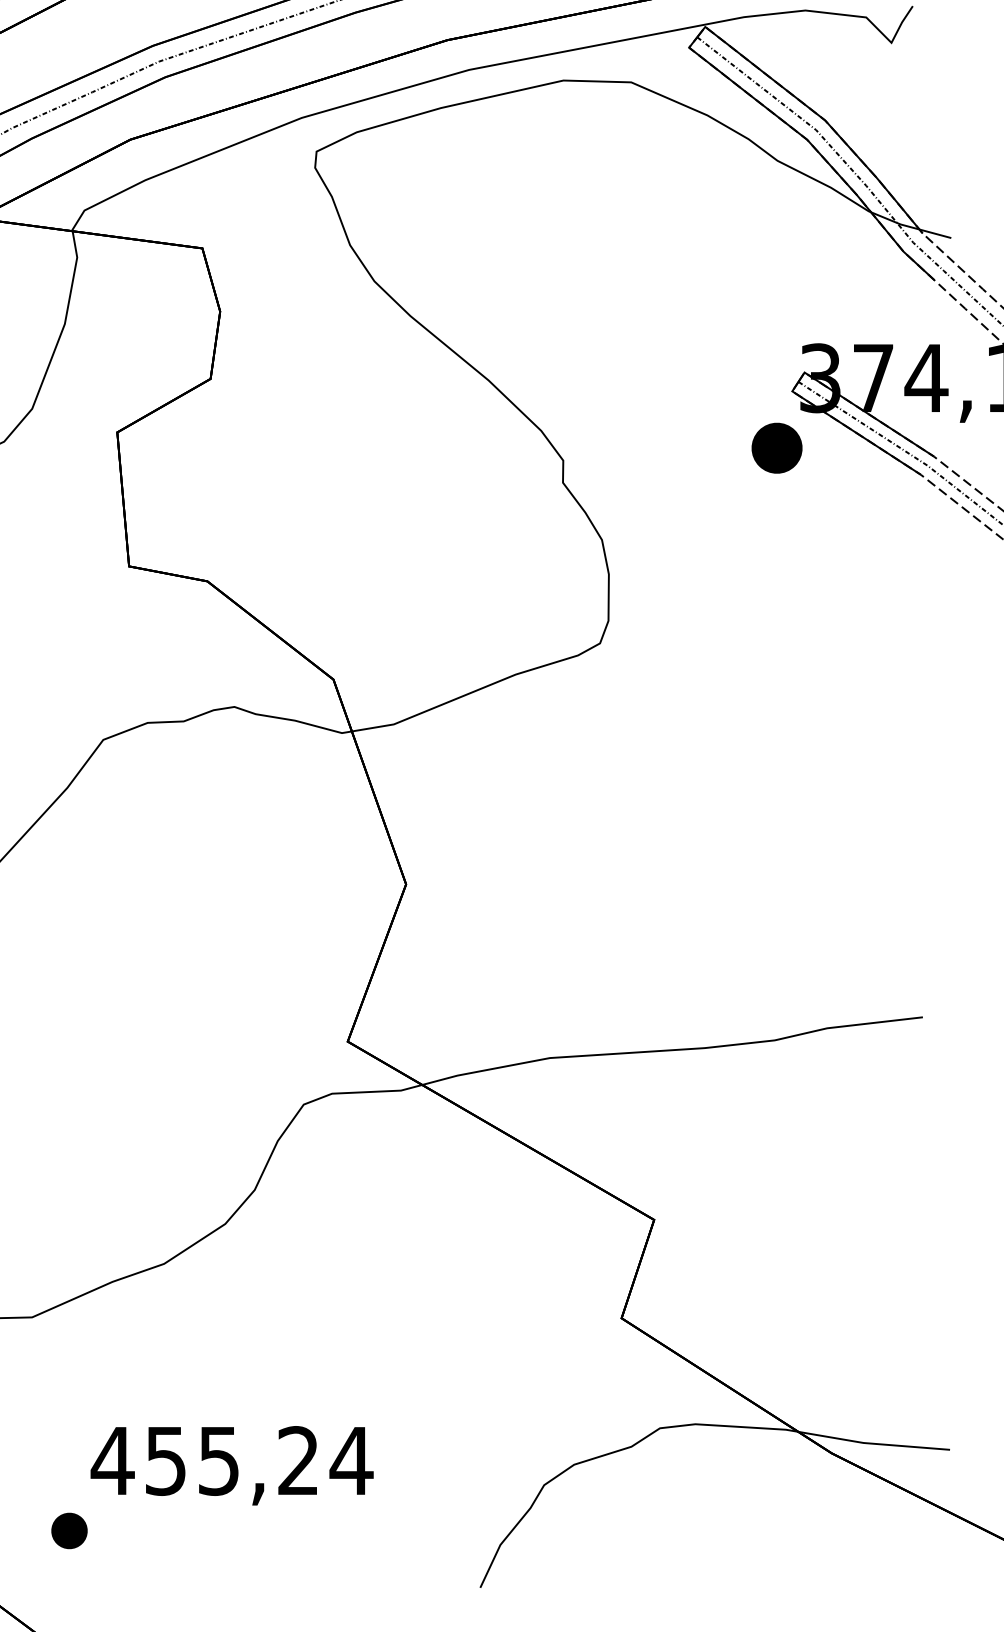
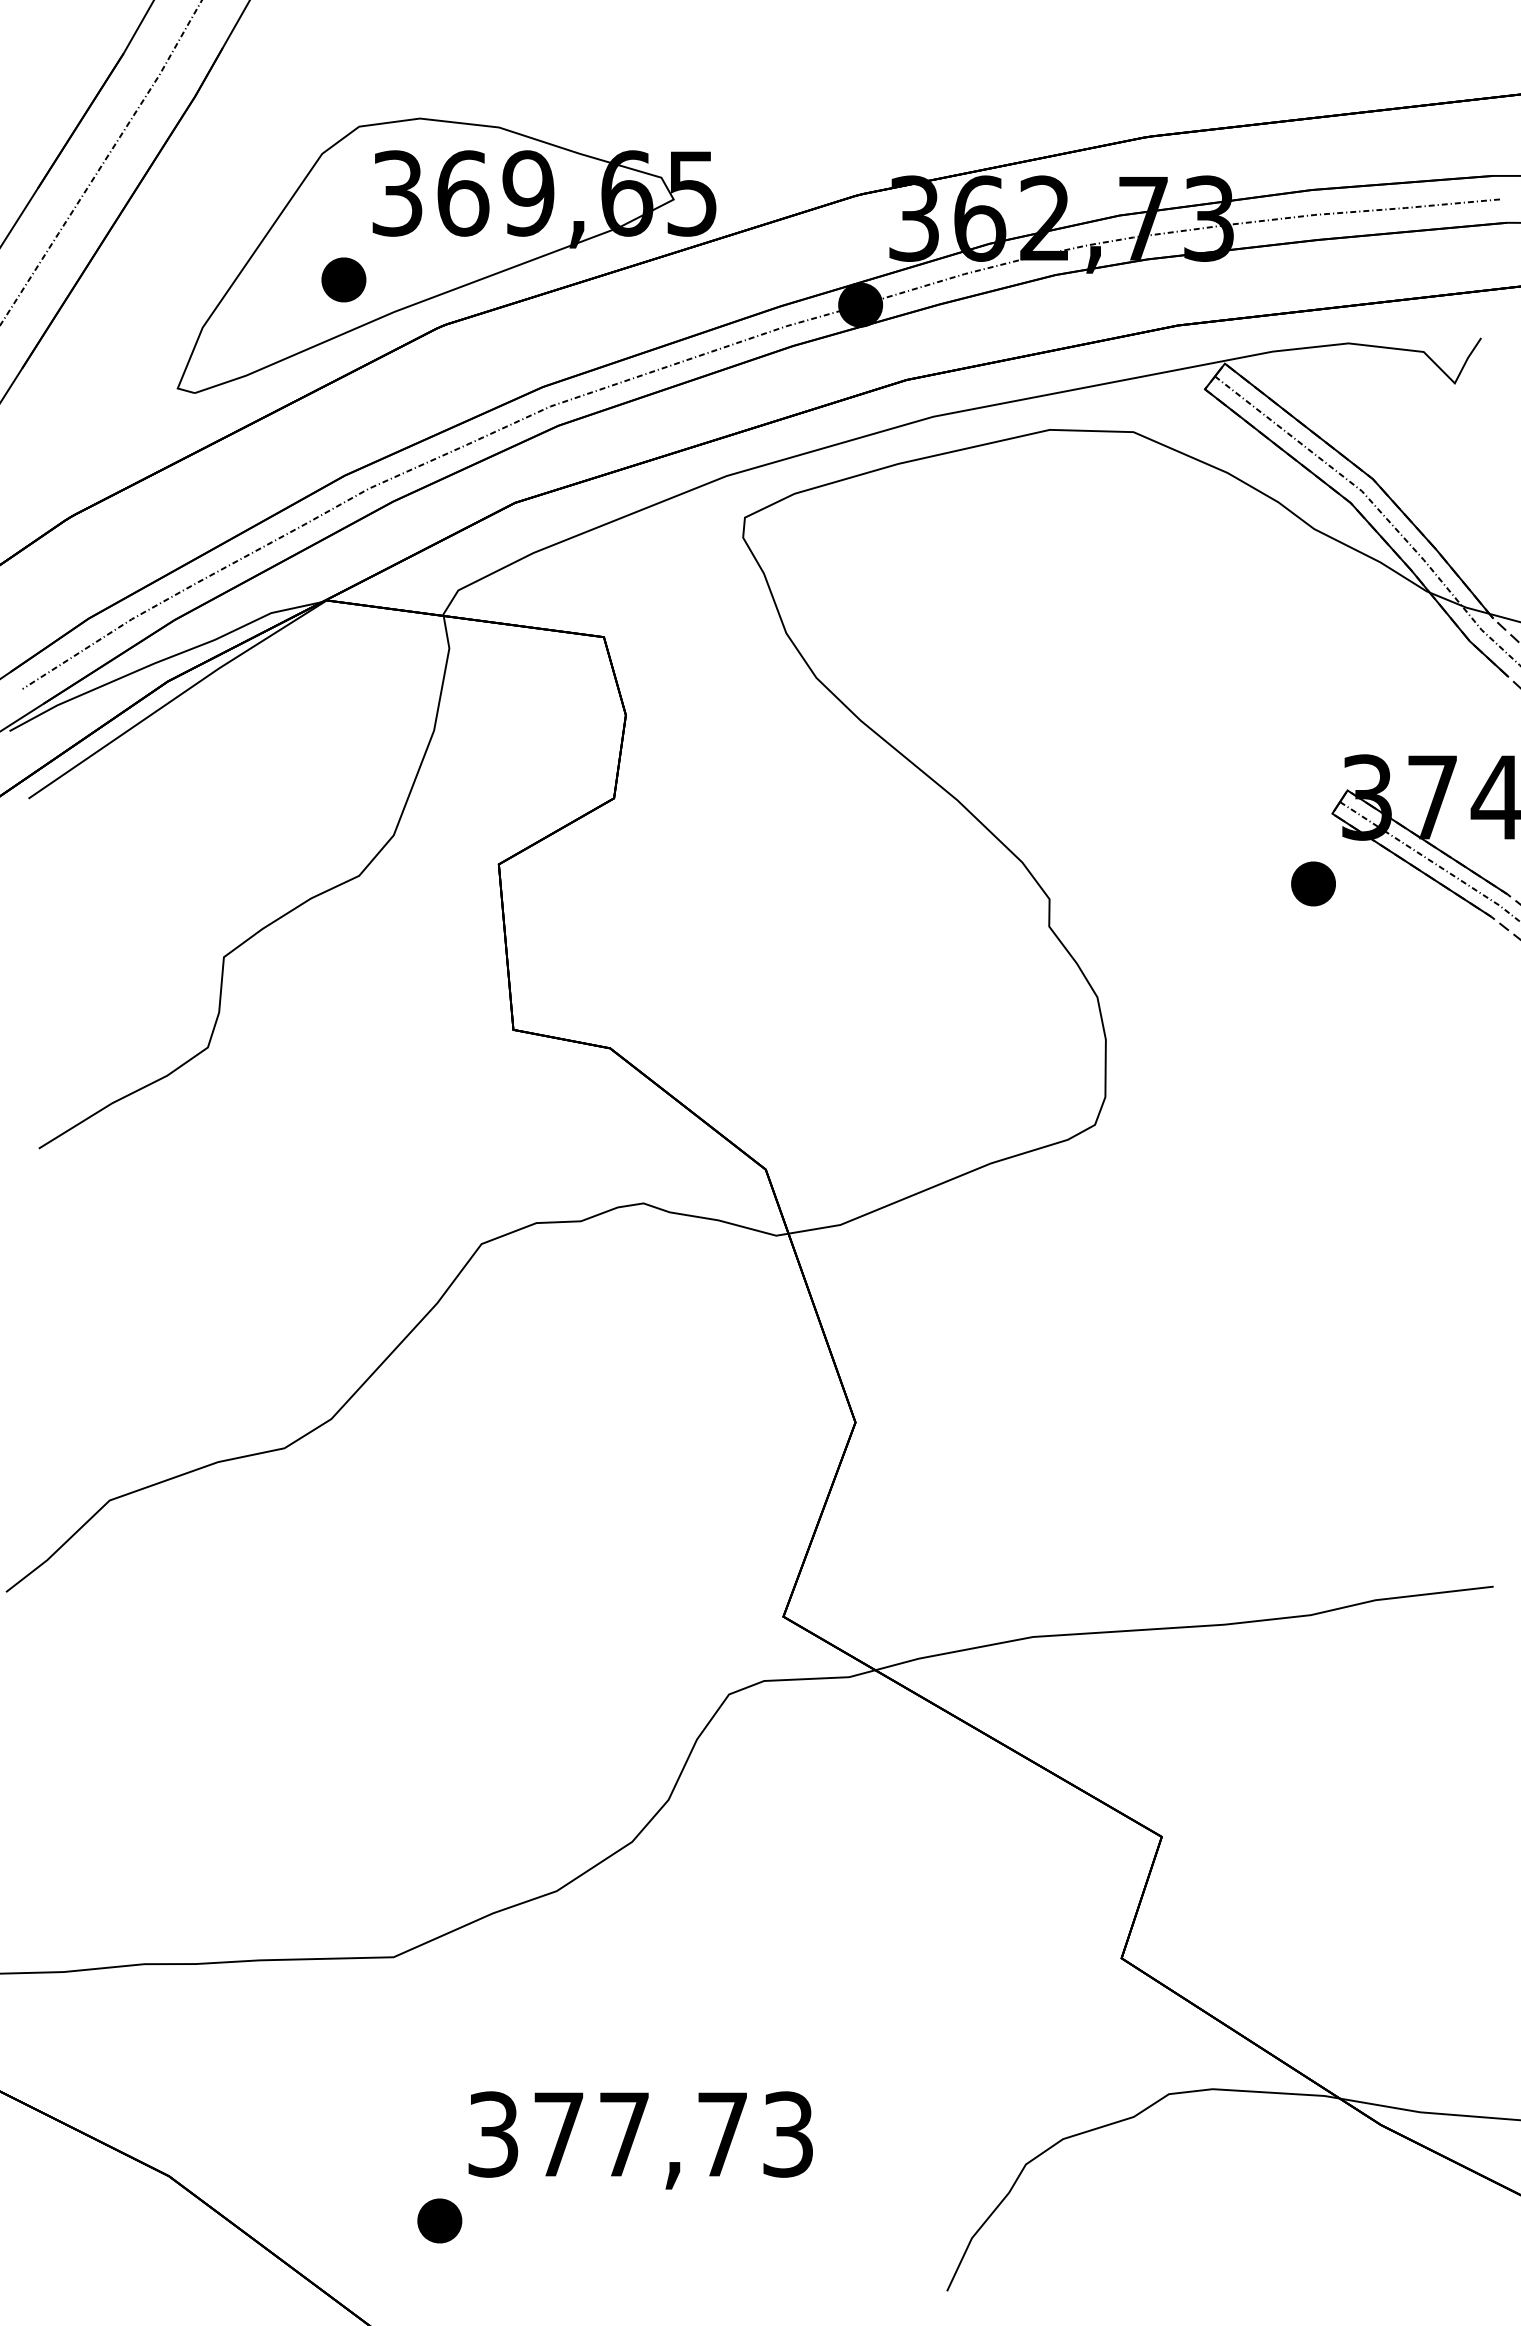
part: (777, 447) -> (1313, 883), size x0.71
text: (232, 1460) -> (640, 2134), 455,24 -> 377,73

